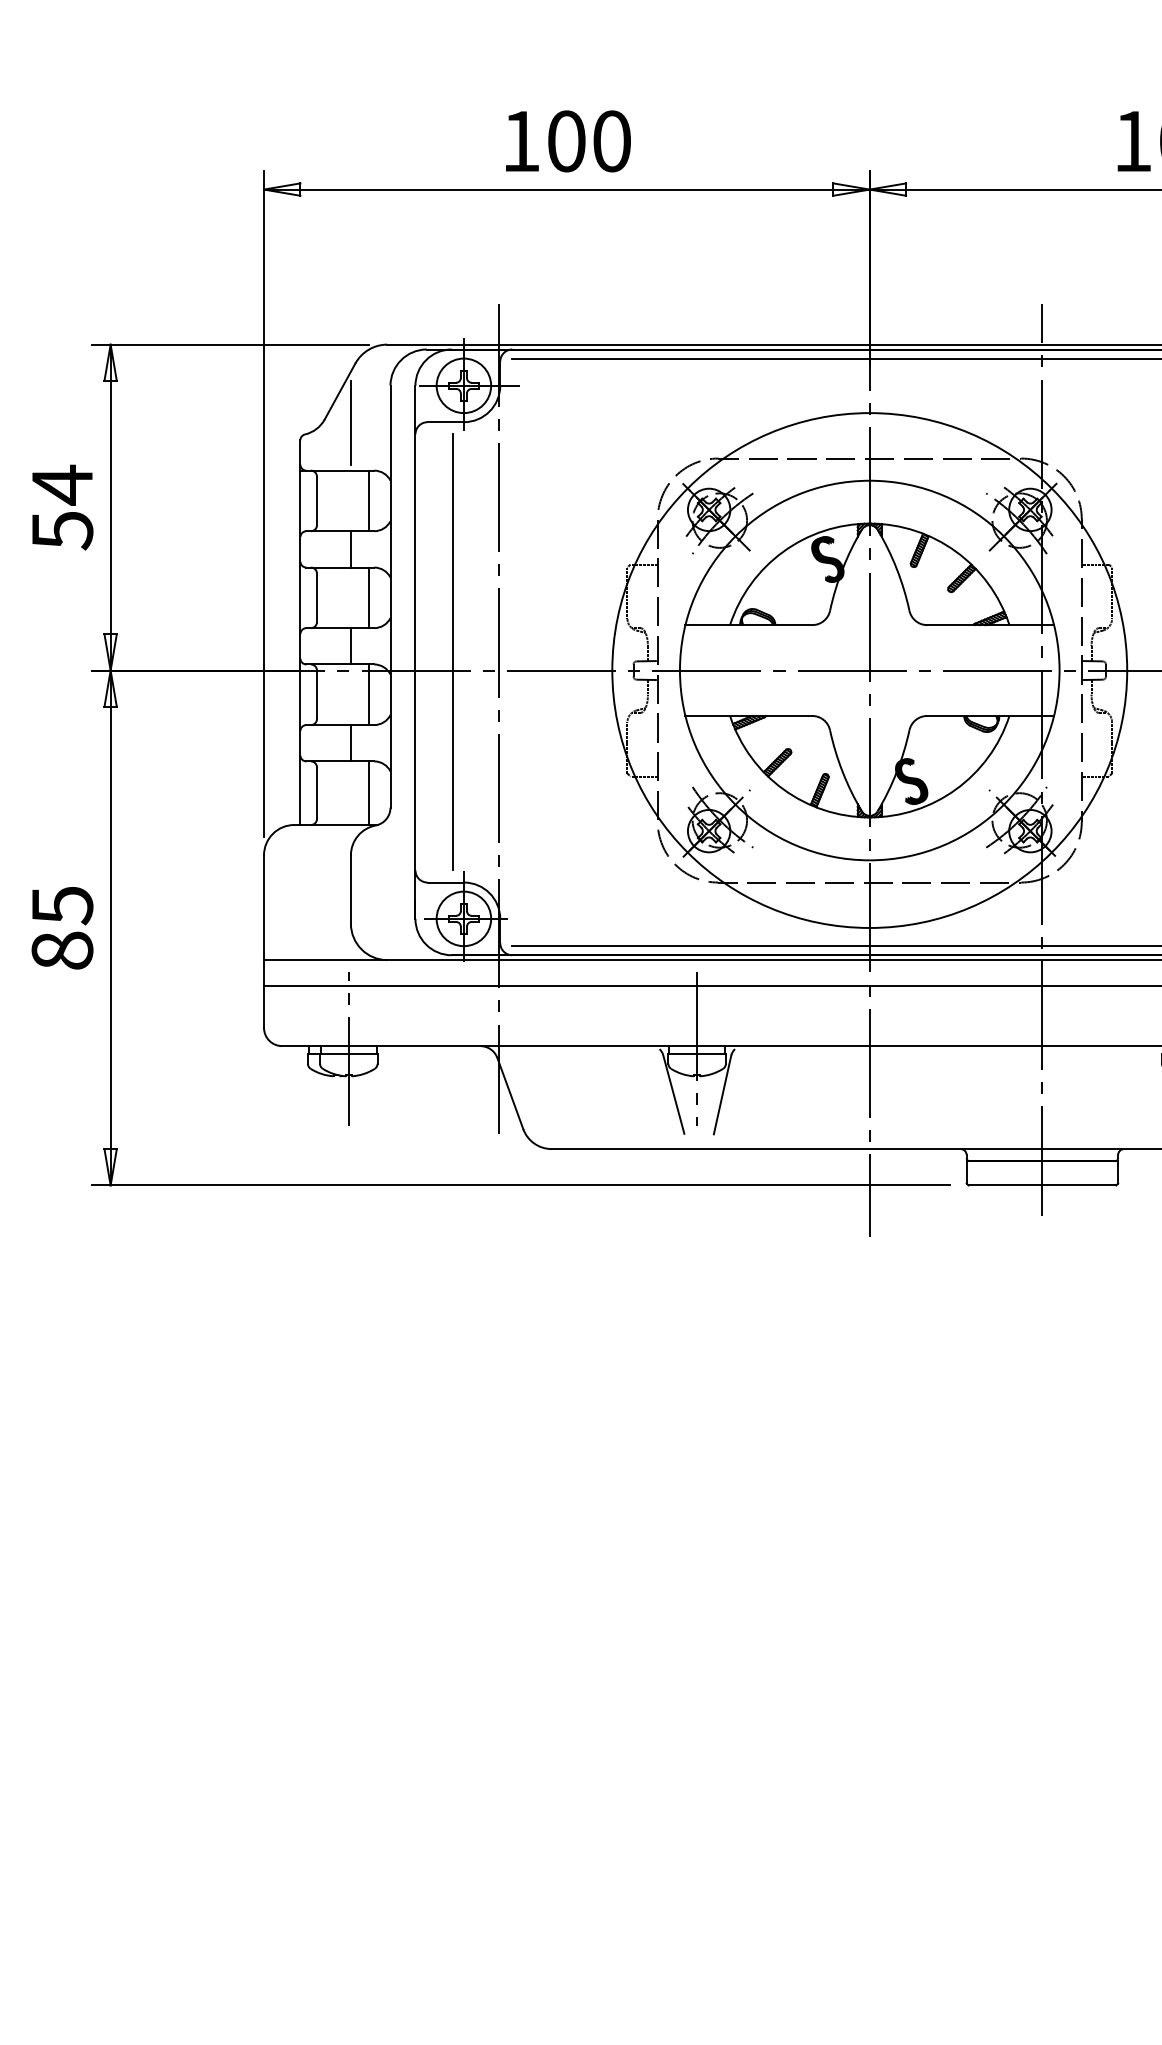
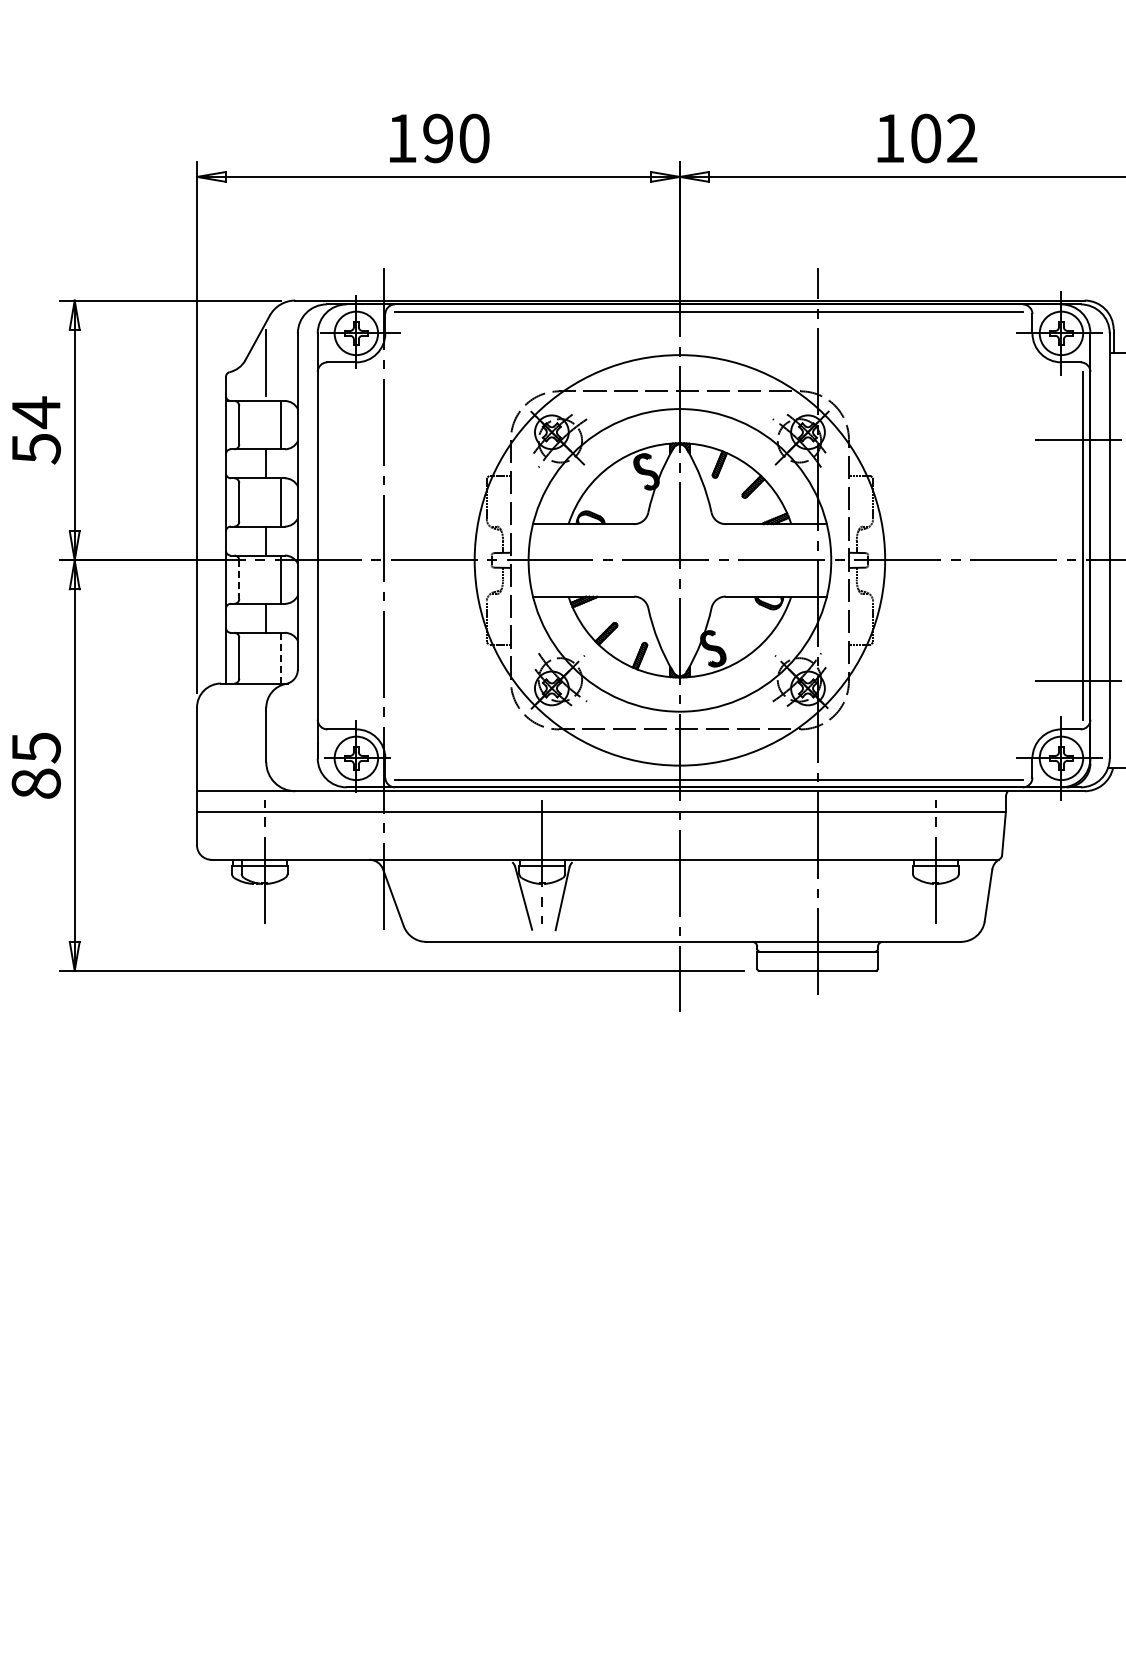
text: (566, 141) -> (438, 138), 100 -> 190
line: (452, 651) -> (347, 545), removed
line: (317, 695) -> (239, 580), solid -> dashed
line: (368, 792) -> (280, 657), solid -> dashed

